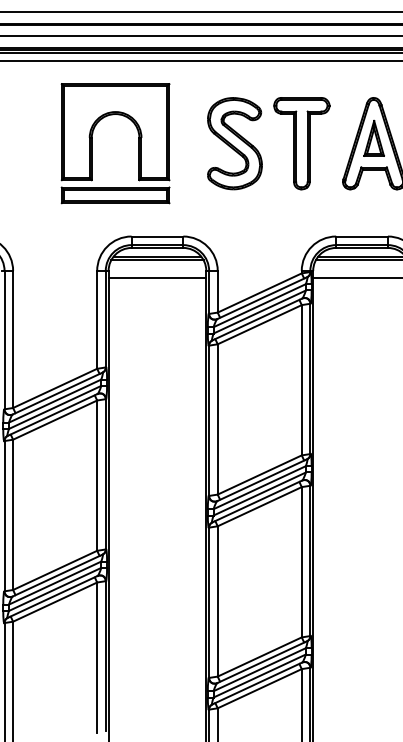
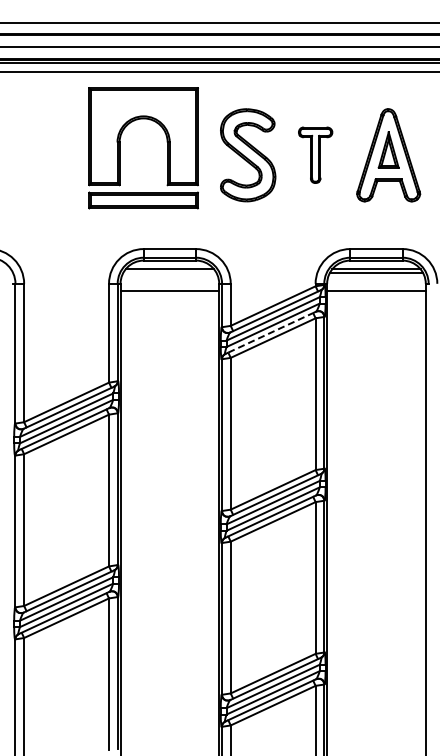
part: (92, 143) -> (120, 148), moved
part: (301, 143) -> (315, 155), size x0.6
line: (157, 259) -> (169, 272), removed
line: (257, 319) -> (270, 332), solid -> dashed

